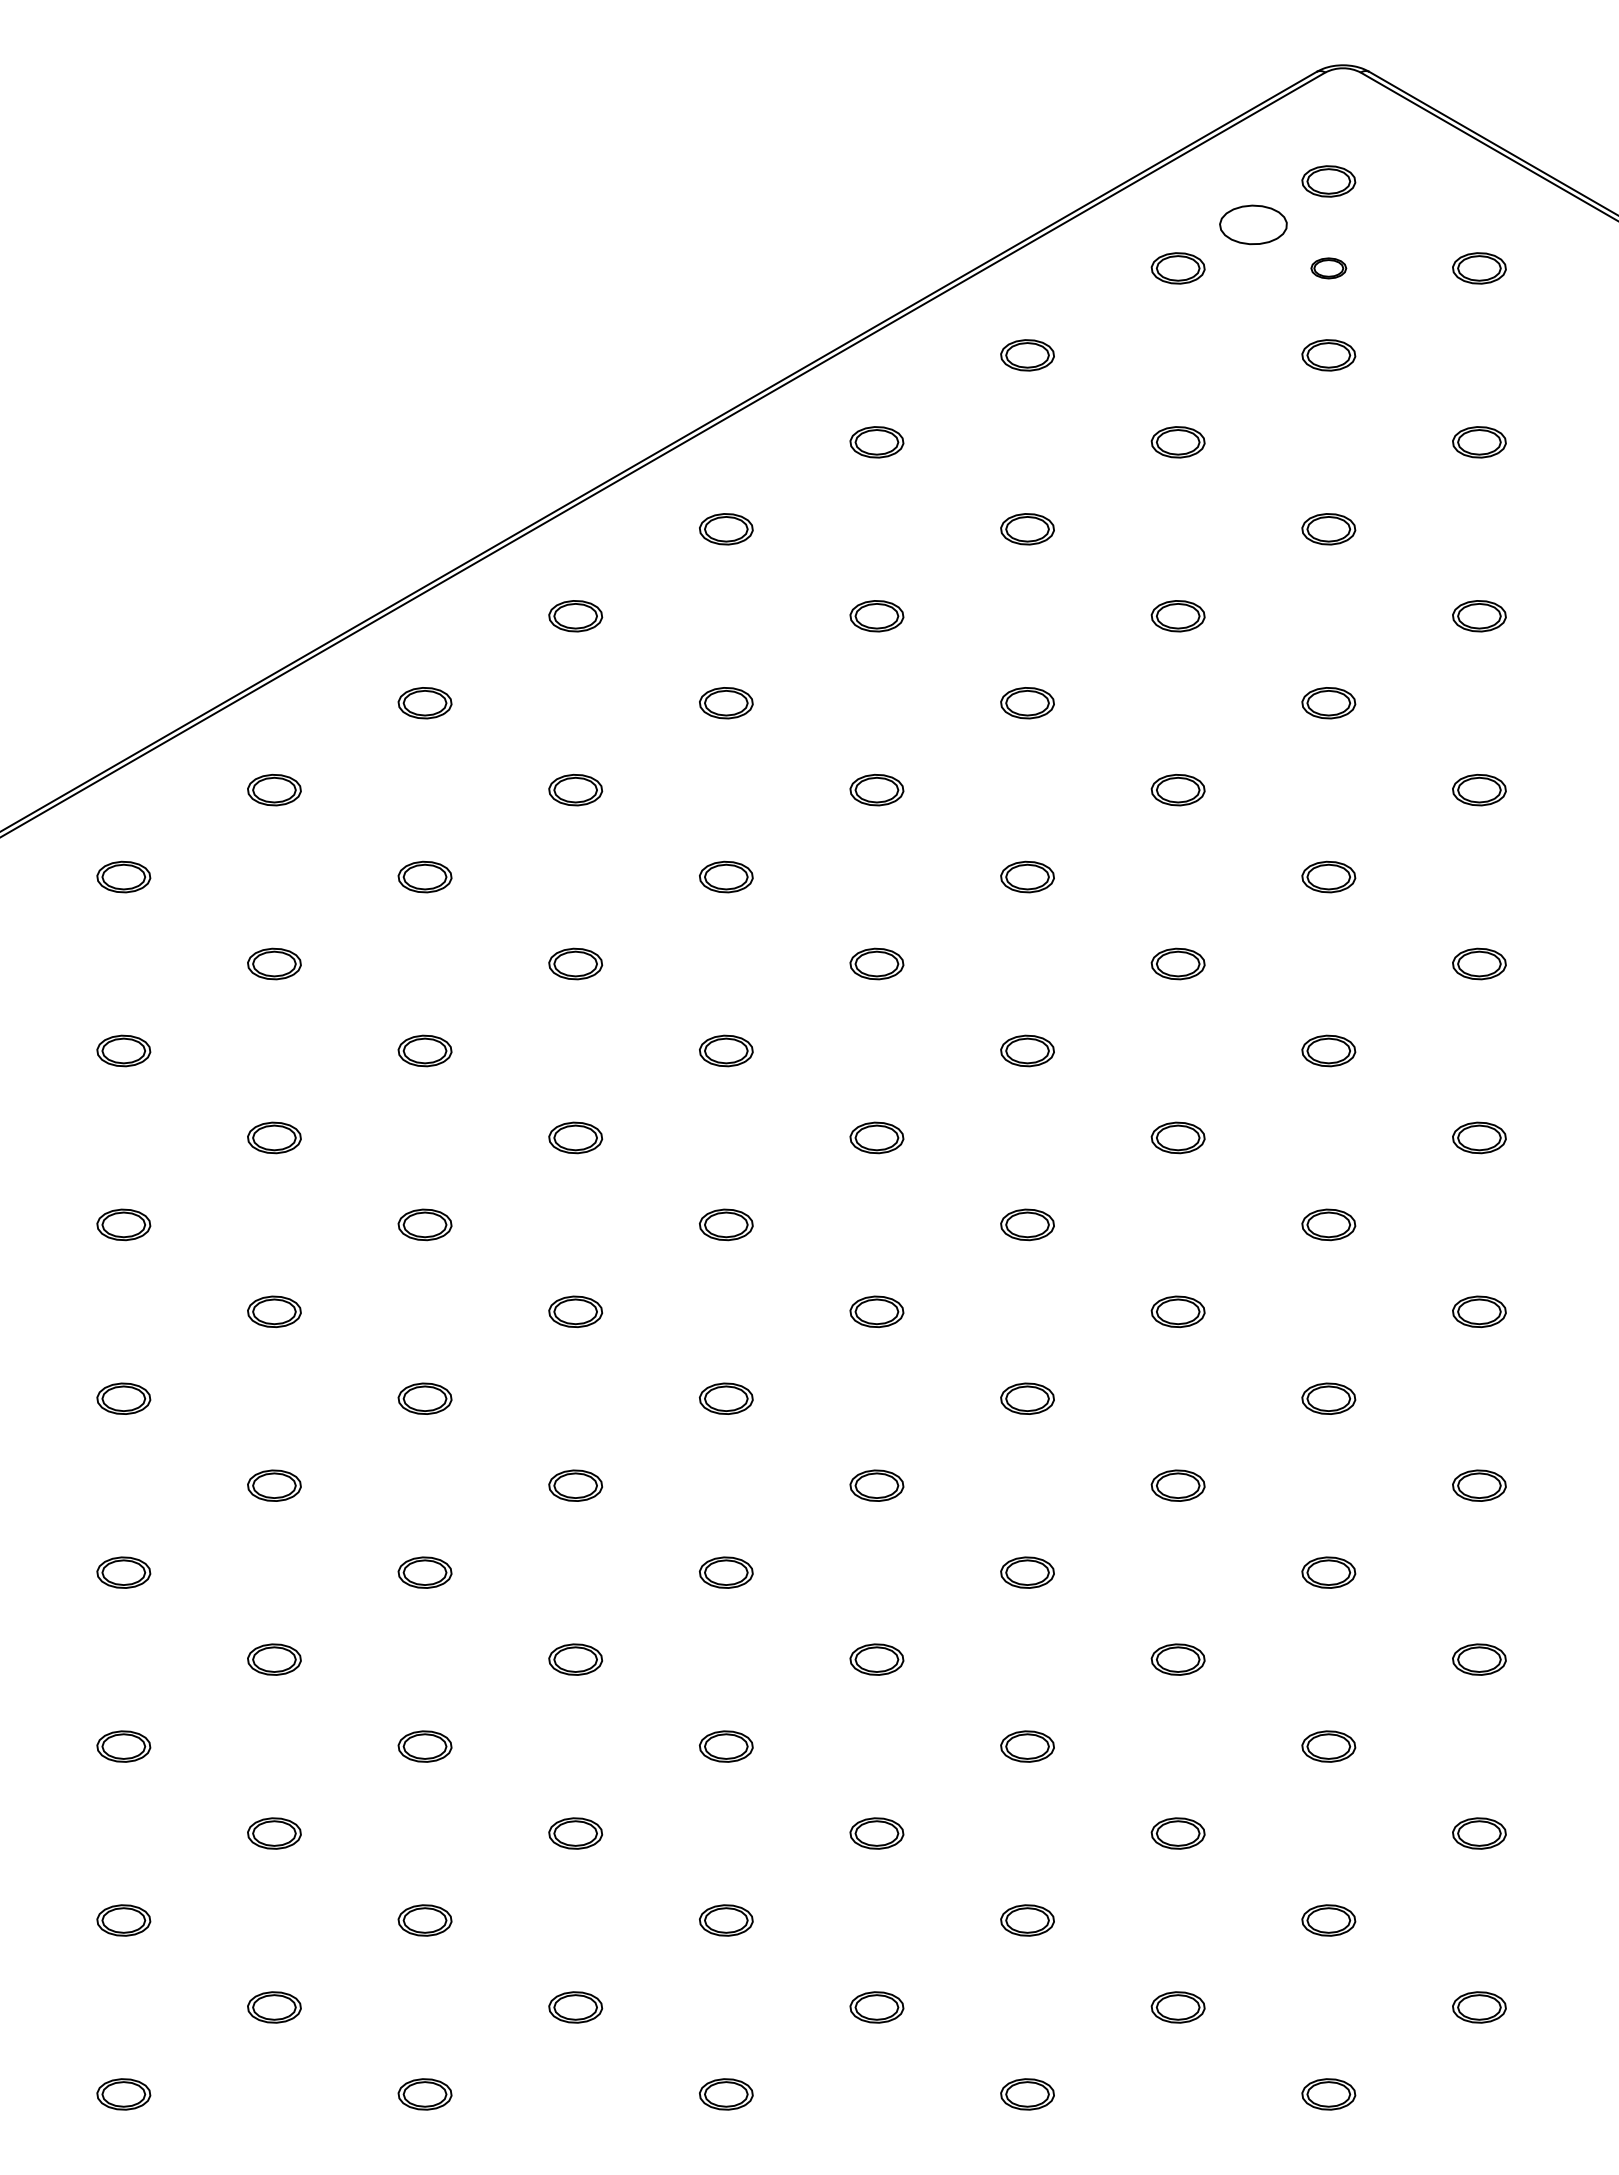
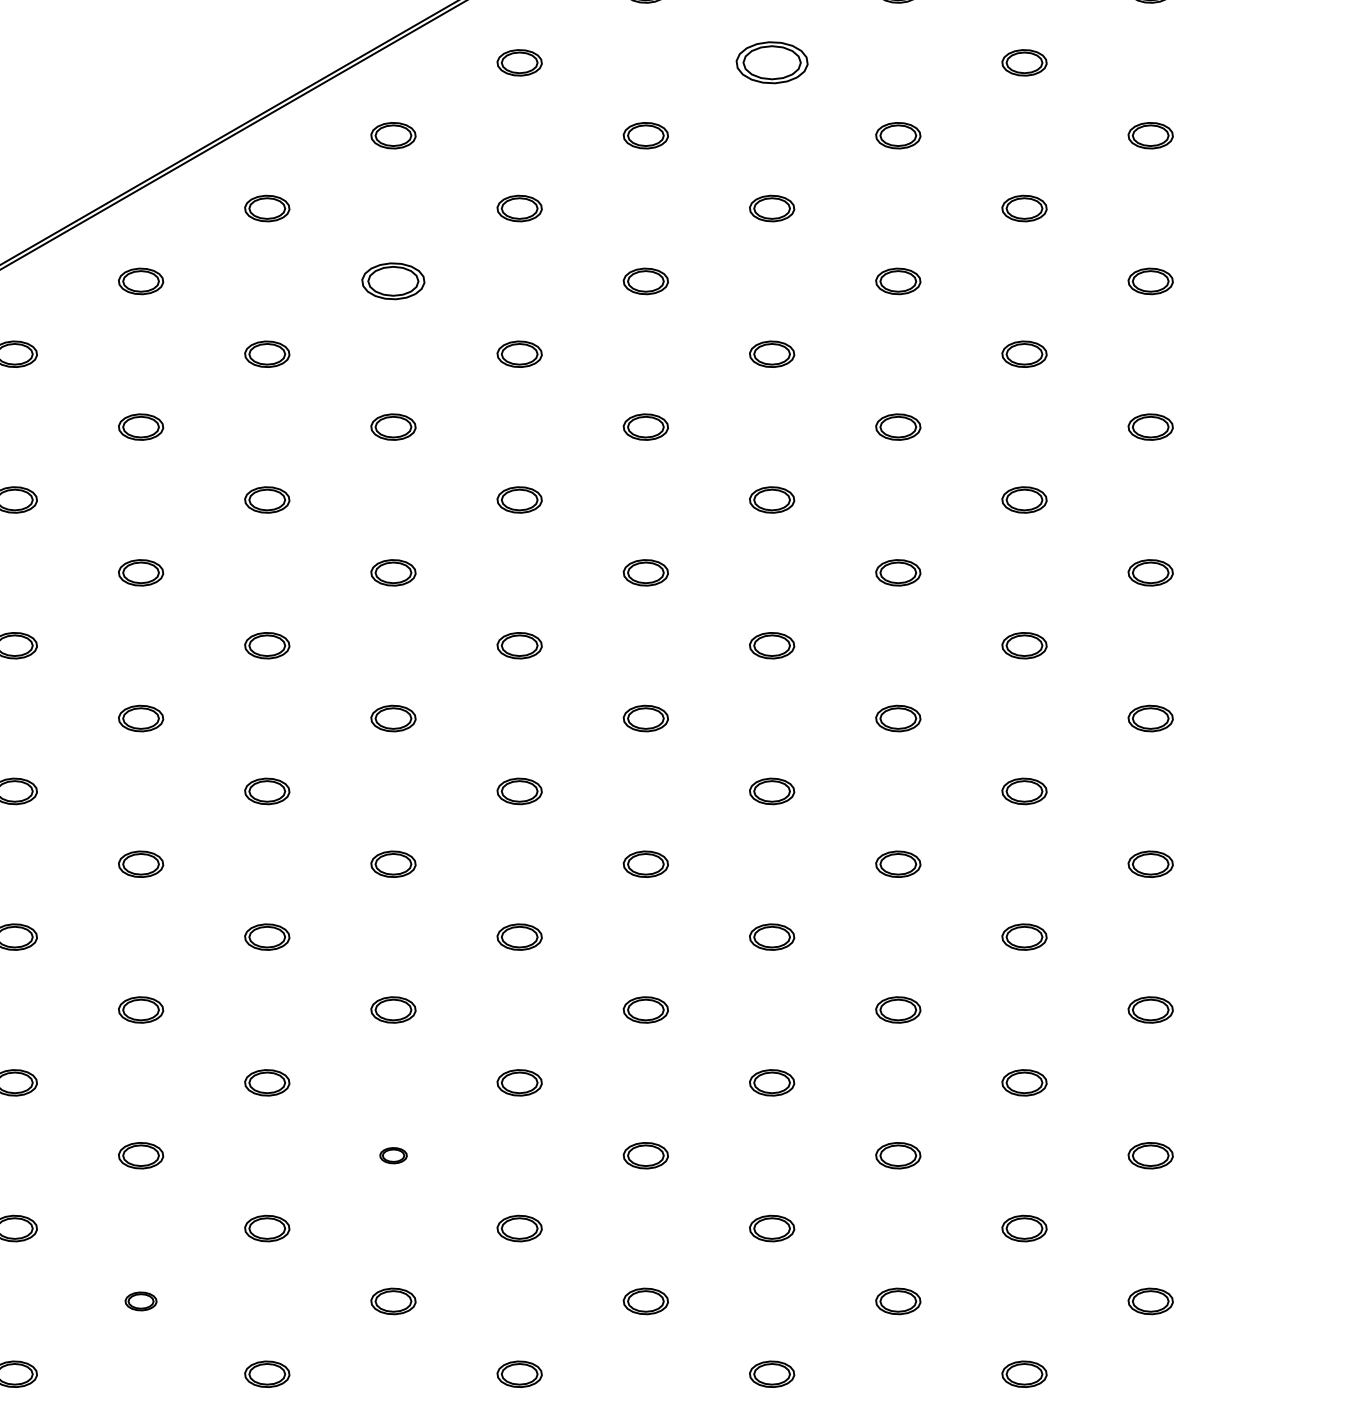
part: (1027, 529) -> (772, 63), size x1.6
part: (575, 790) -> (393, 281), size x1.4
part: (575, 1833) -> (393, 1155), size x0.6
part: (274, 2007) -> (141, 1301), size x0.7

